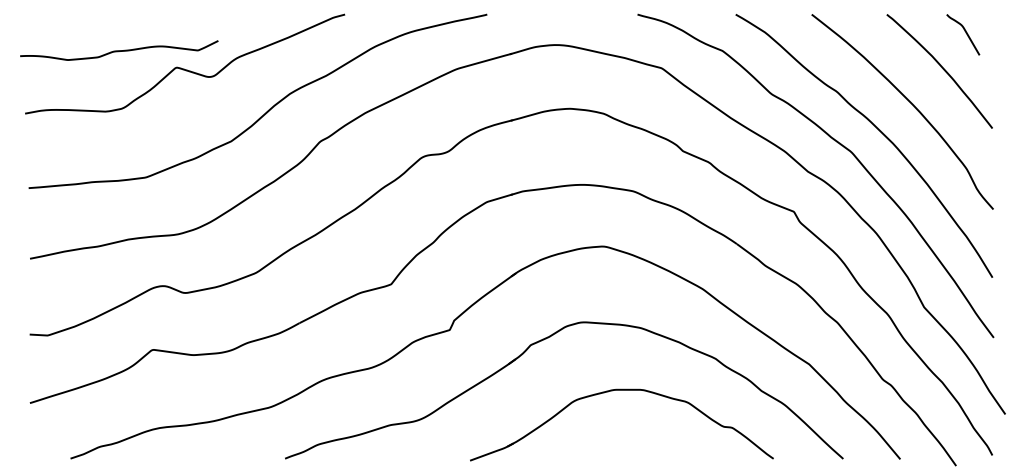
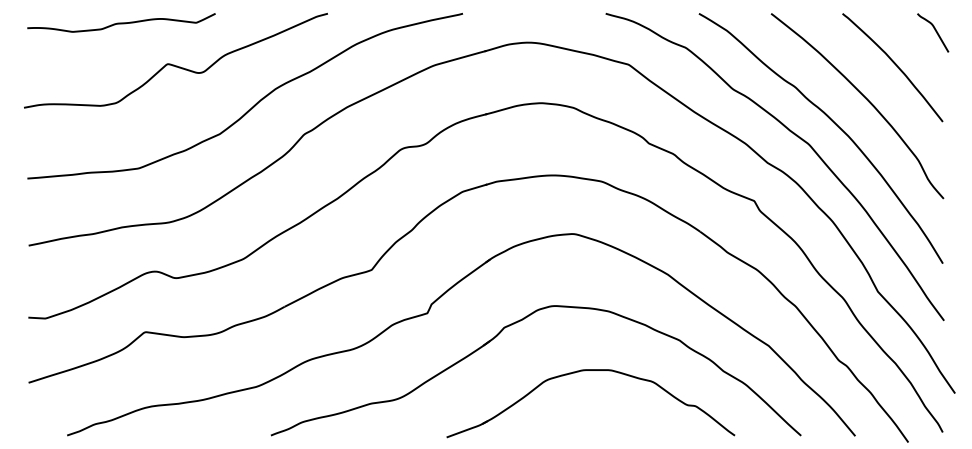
curve: (964, 32) -> (934, 30), moved
curve: (119, 50) -> (121, 22), moved

